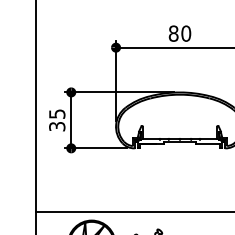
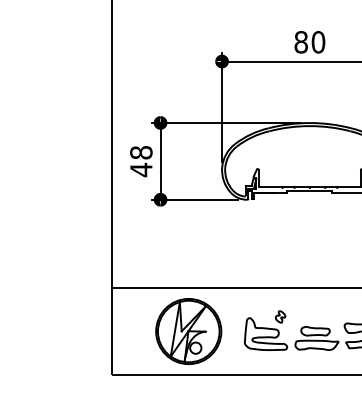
text: (57, 120) -> (141, 161), 35 -> 48

